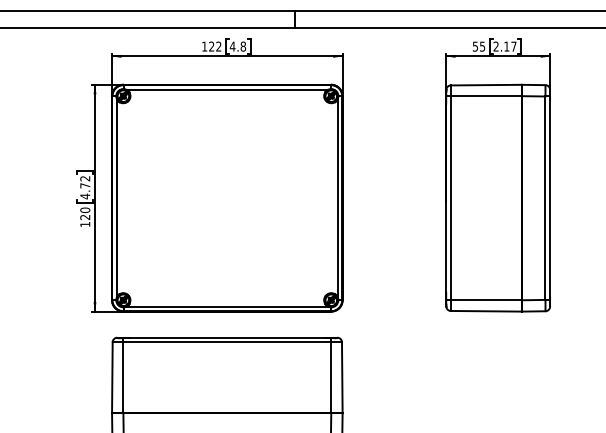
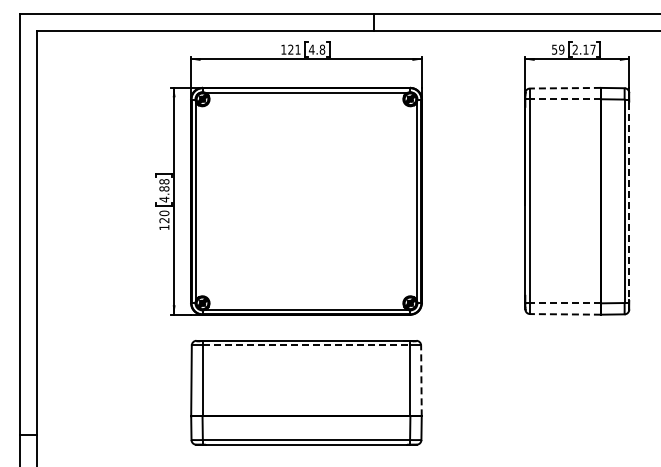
text: (218, 46) -> (297, 49), 122 -> 121
text: (482, 46) -> (561, 49), 55 -> 59
line: (485, 85) -> (564, 88), solid -> dashed
line: (485, 96) -> (564, 99), solid -> dashed
text: (85, 182) -> (164, 185), 4.72 -> 4.88
line: (550, 198) -> (629, 201), solid -> dashed
line: (485, 300) -> (564, 303), solid -> dashed
line: (485, 311) -> (564, 314), solid -> dashed
line: (227, 342) -> (306, 345), solid -> dashed
line: (342, 377) -> (421, 380), solid -> dashed

